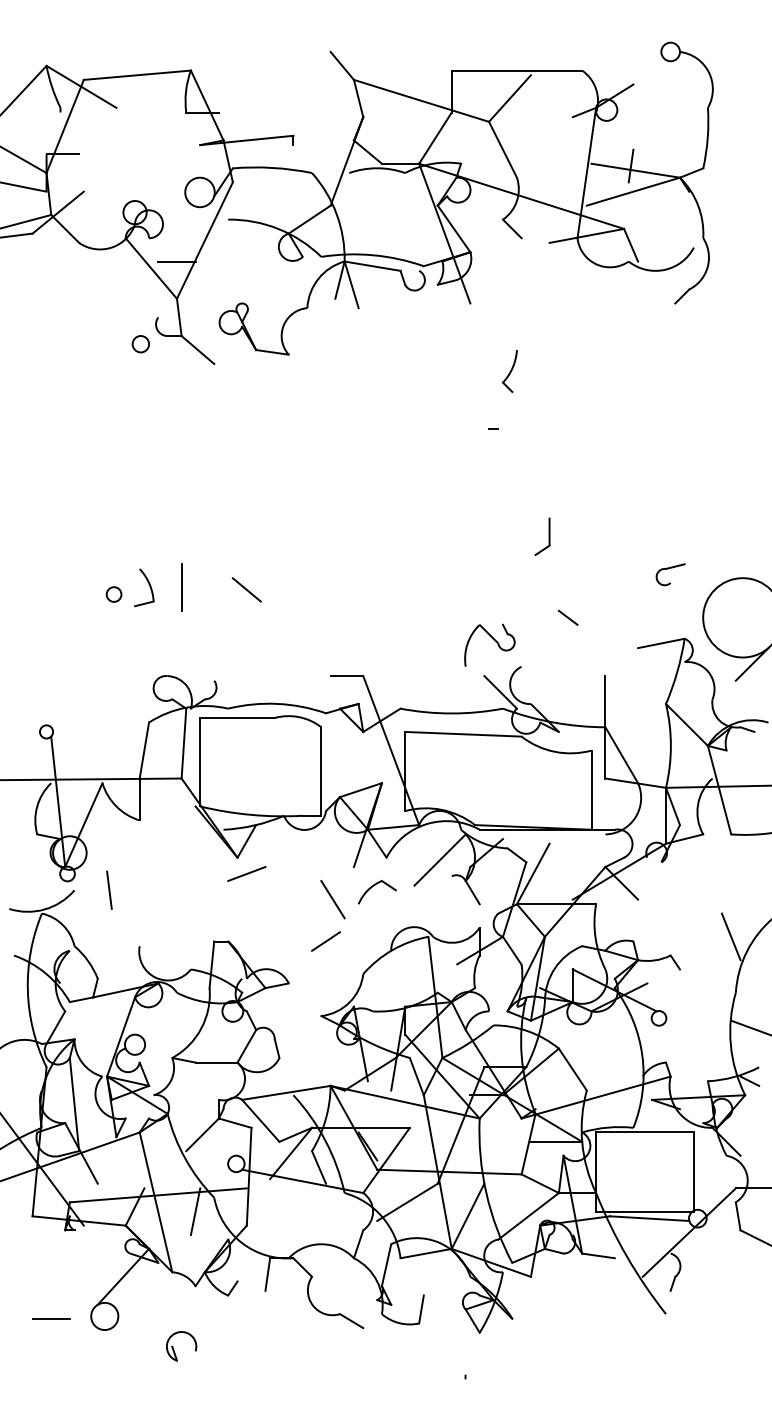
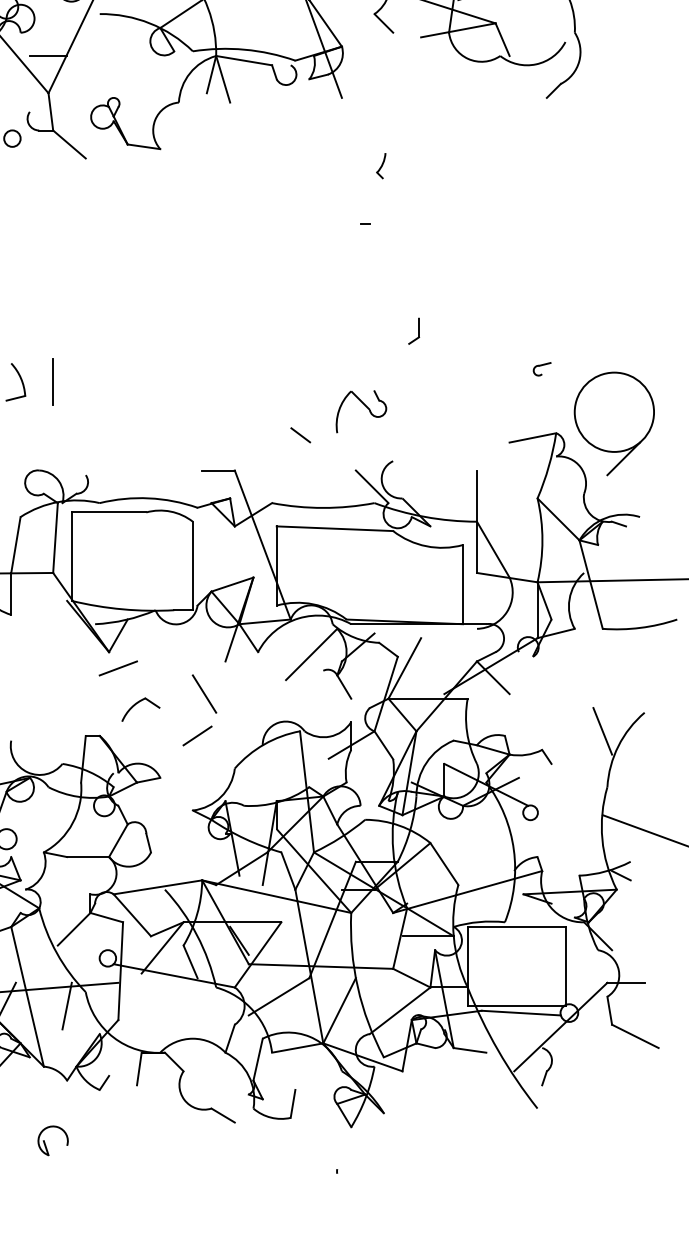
part: (509, 371) -> (381, 165), size x0.6
part: (542, 536) -> (414, 330), size x0.7
part: (670, 574) -> (542, 368), size x0.6
line: (246, 589) -> (118, 383), removed
line: (568, 617) -> (301, 434), moved
part: (489, 644) -> (361, 410), moved
part: (374, 886) -> (138, 703), moved

